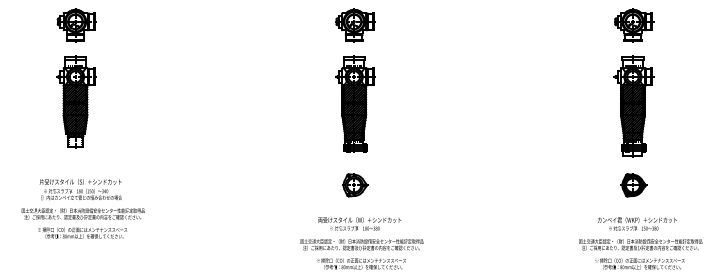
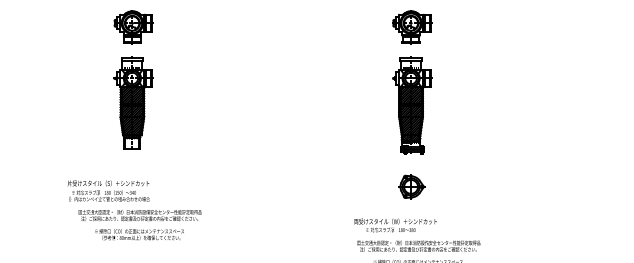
text: (80, 189) -> (108, 190), moved
text: (359, 223) -> (395, 224), moved

